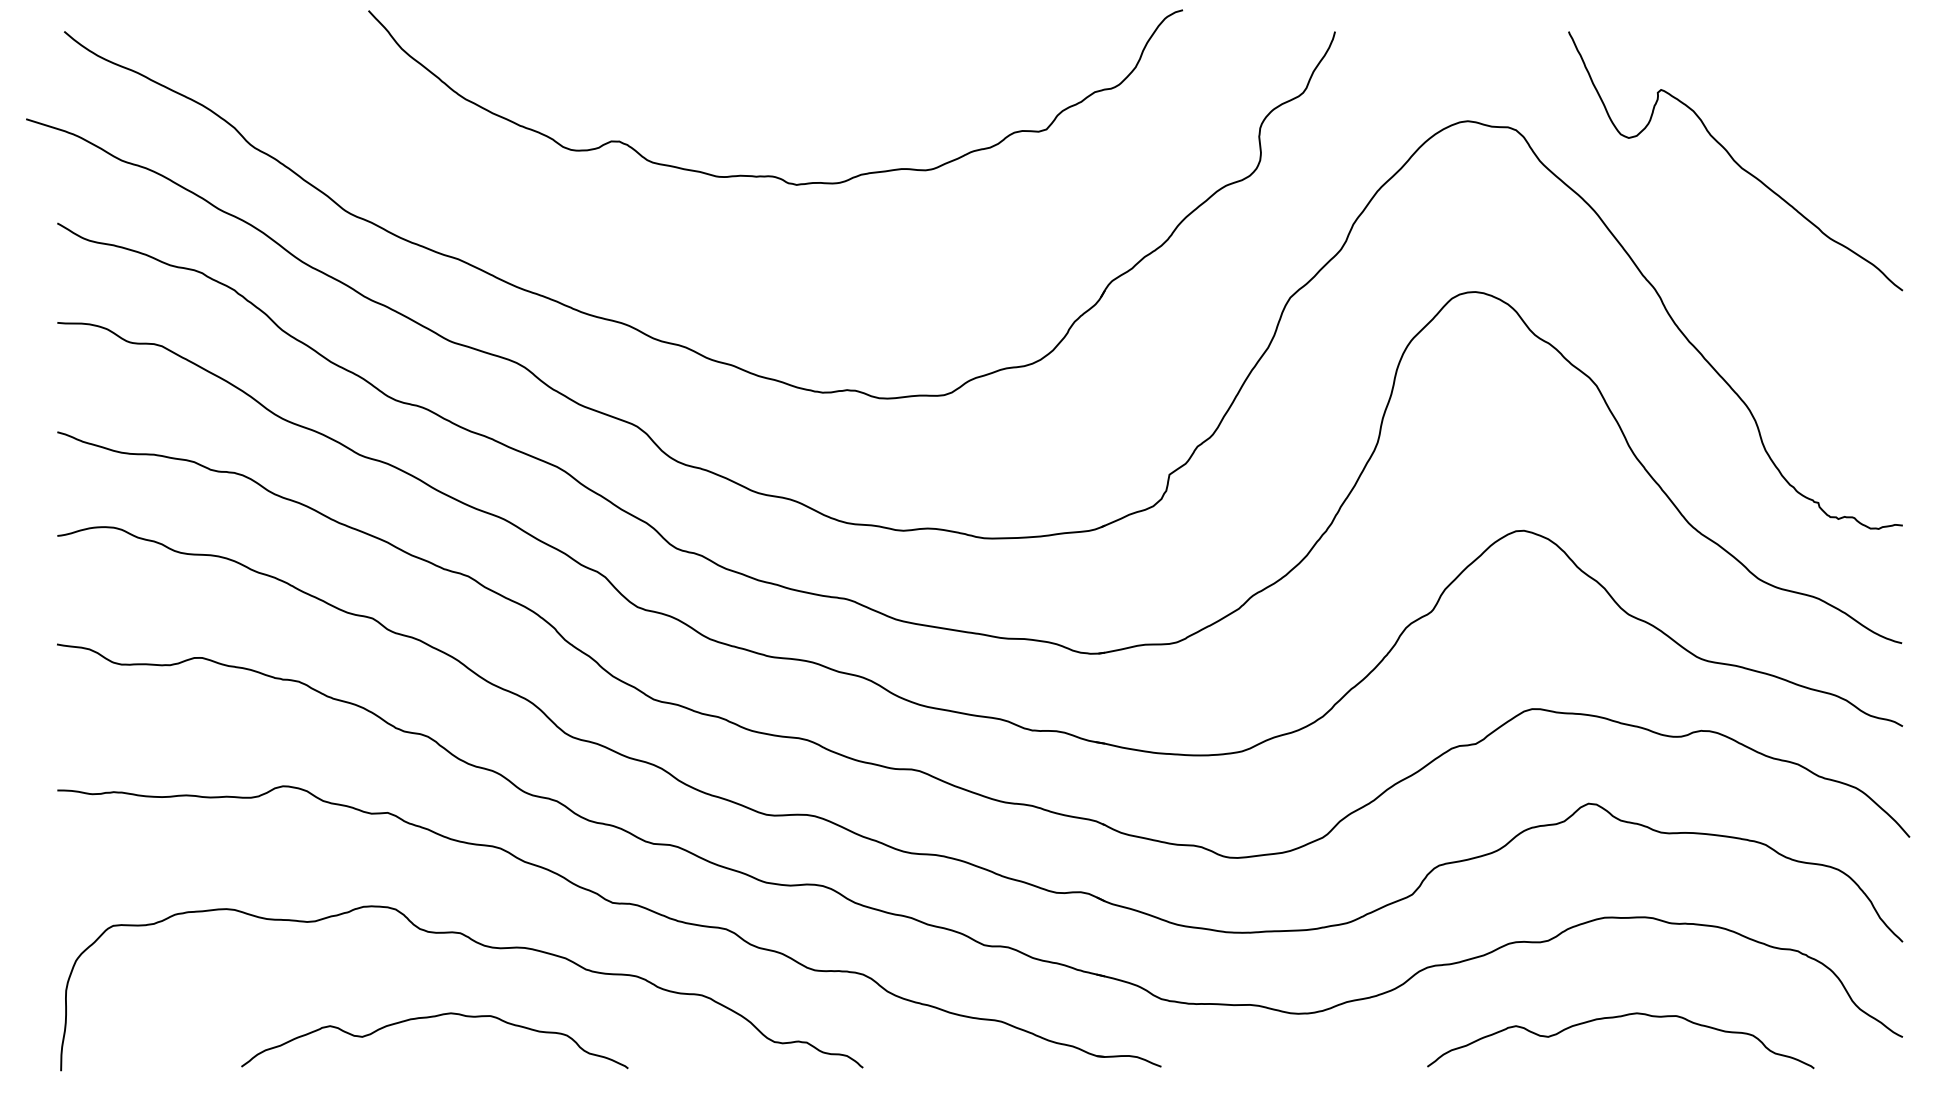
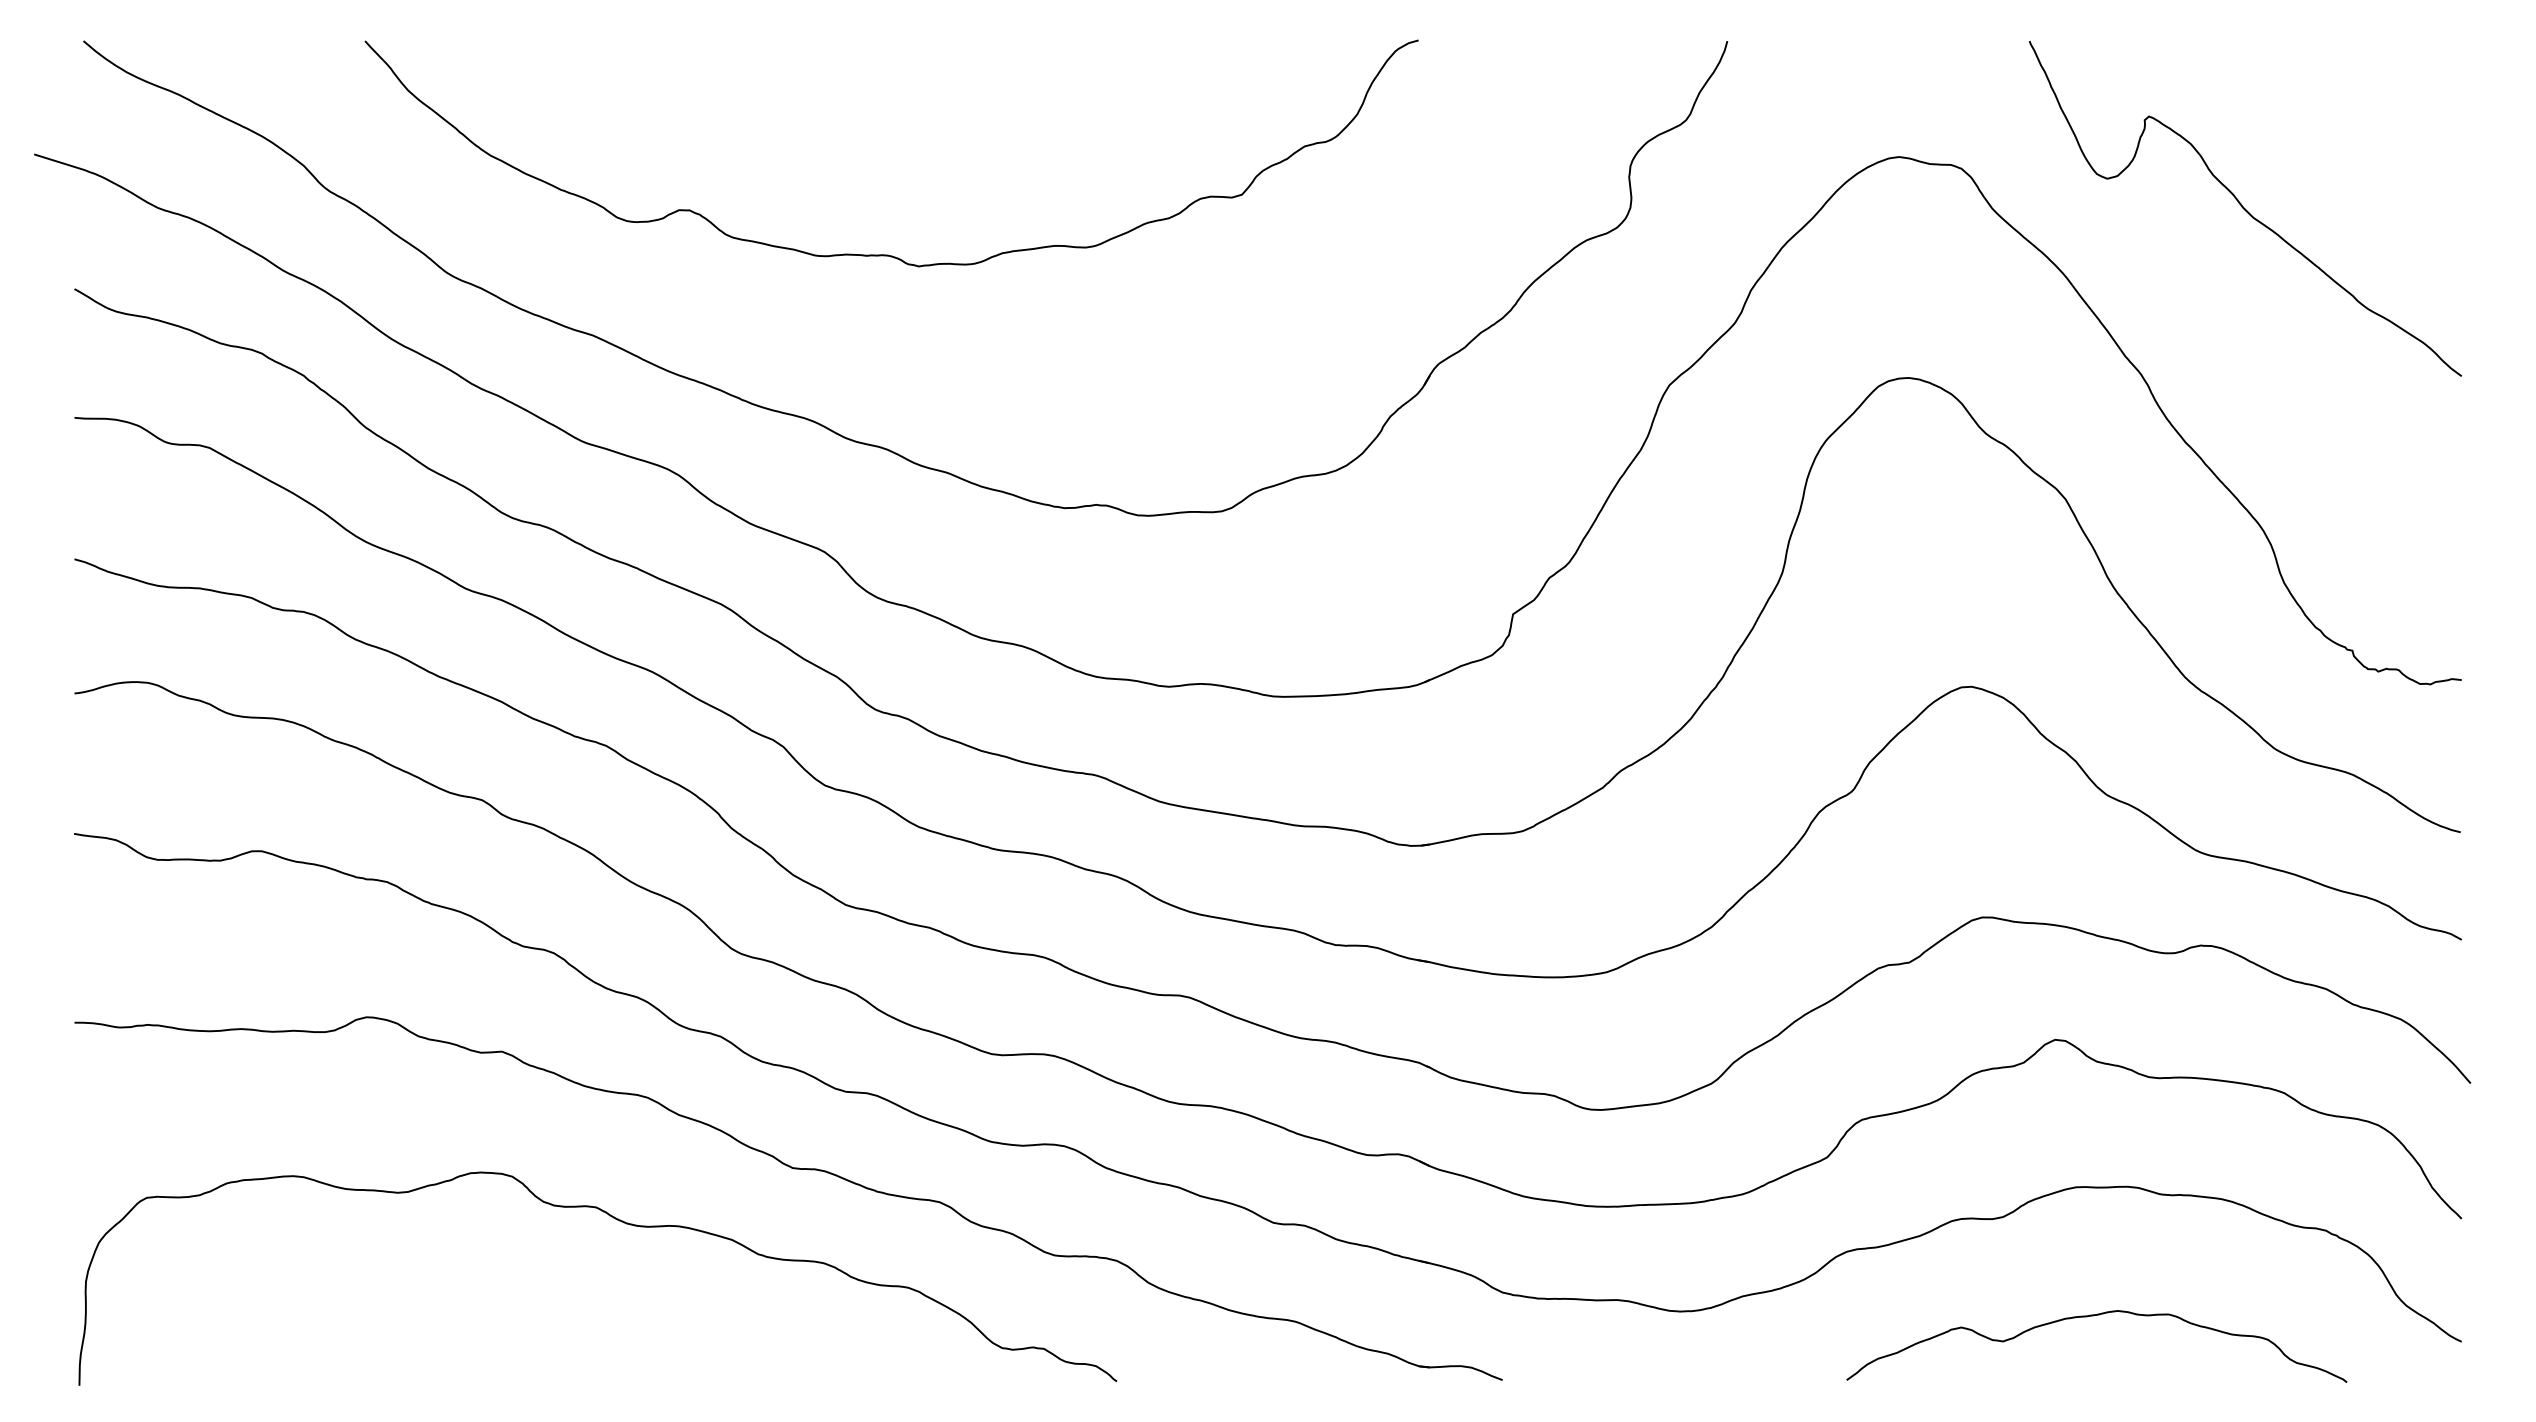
curve: (773, 175) -> (888, 254), moved
curve: (432, 1017) -> (559, 1316), removed

